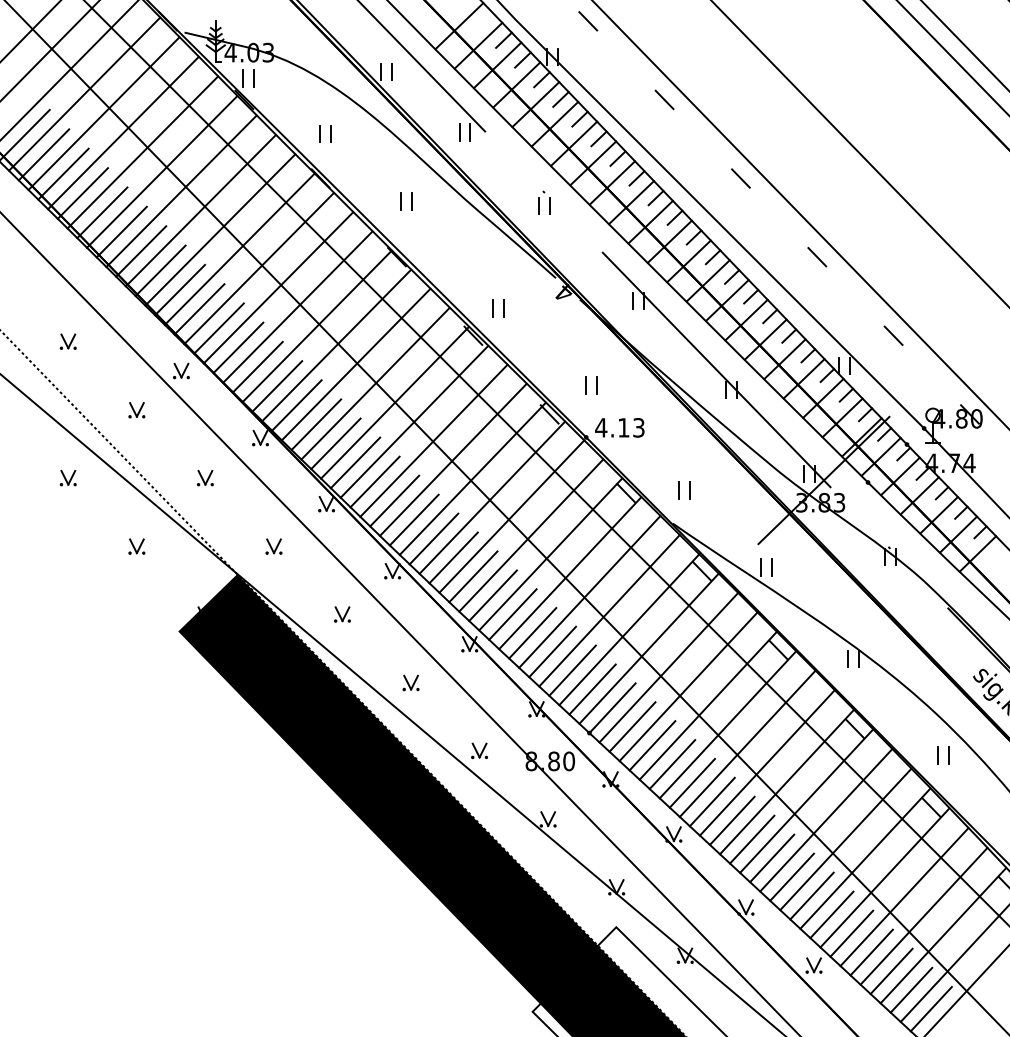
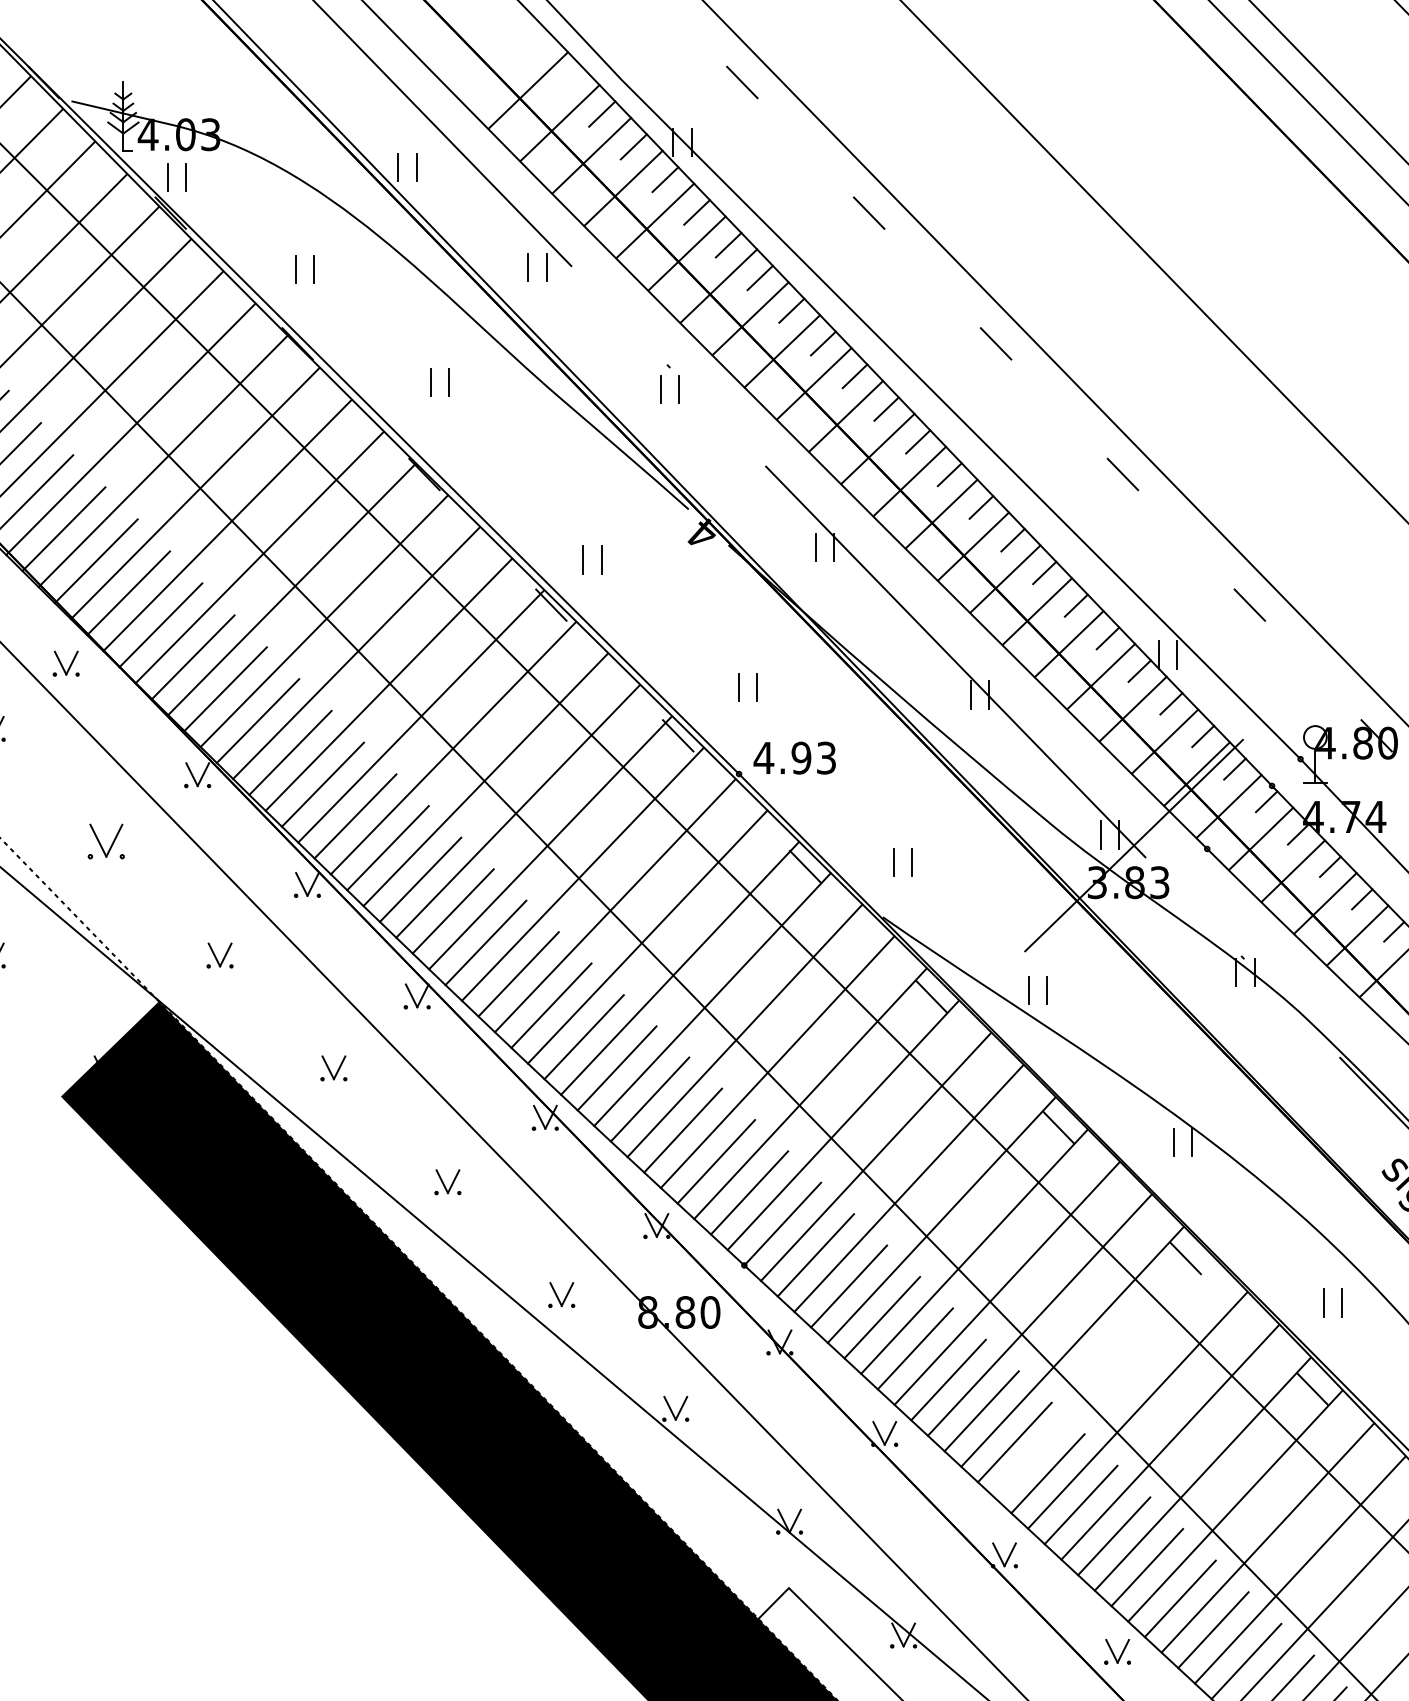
text: (623, 427) -> (800, 757), 4.13 -> 4.93
part: (204, 478) -> (104, 842), size x1.4
line: (806, 800) -> (1105, 1377), removed

